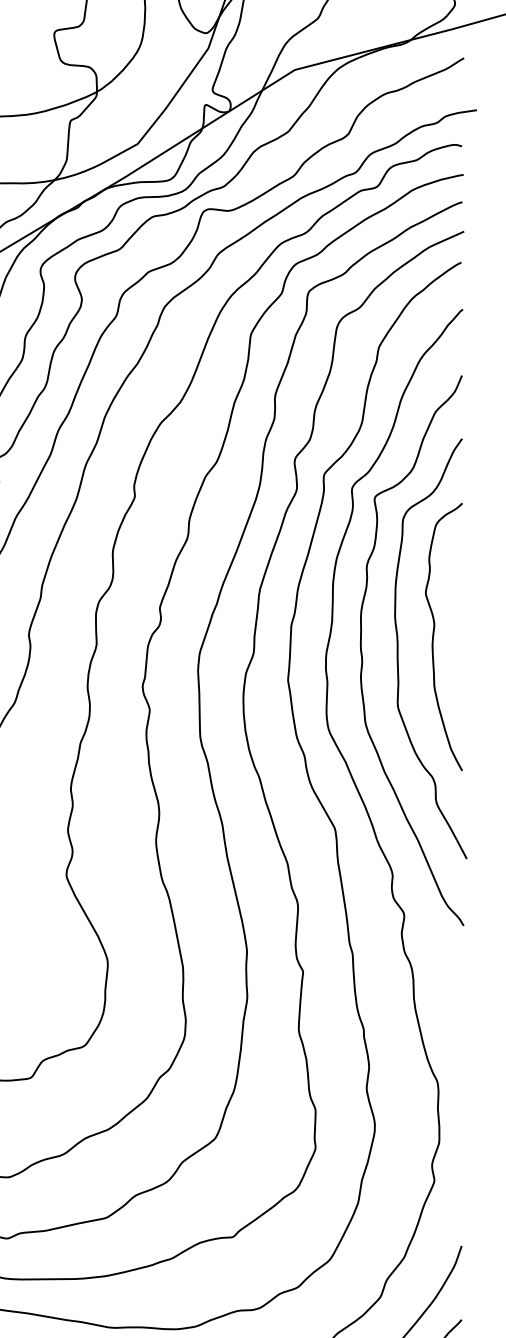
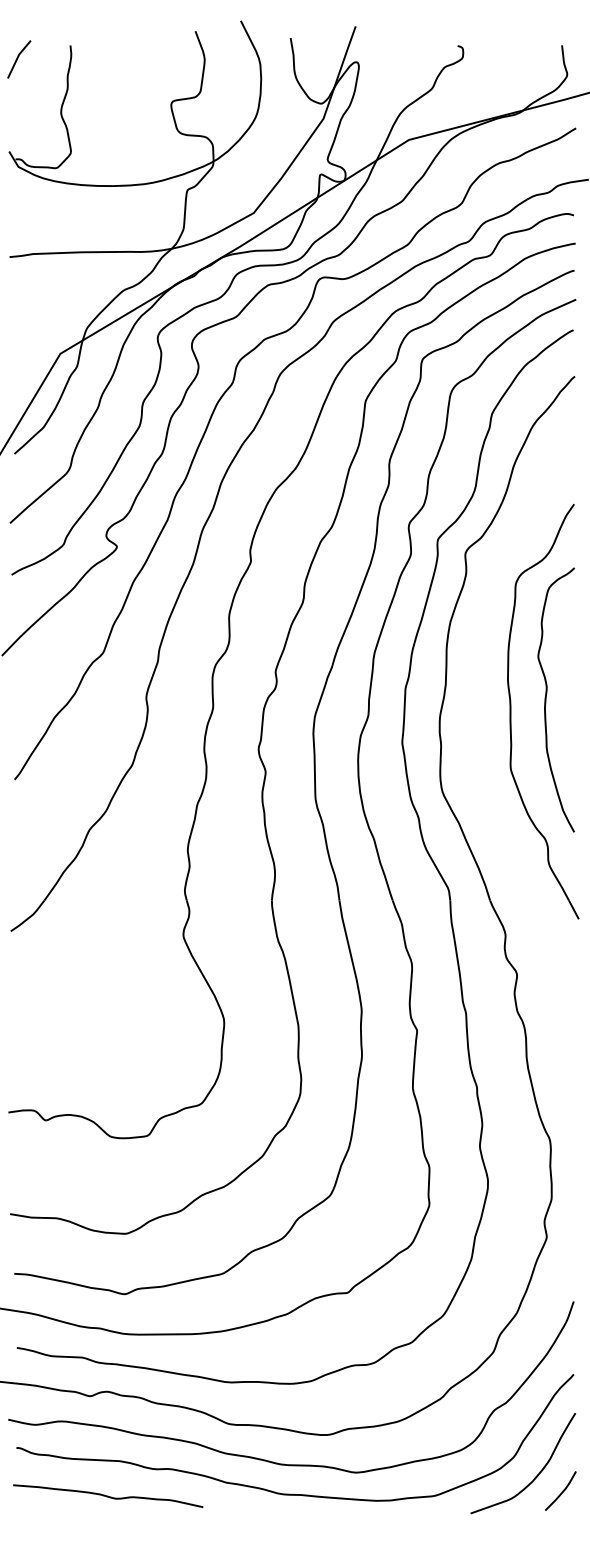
part: (363, 656) -> (476, 719), removed

